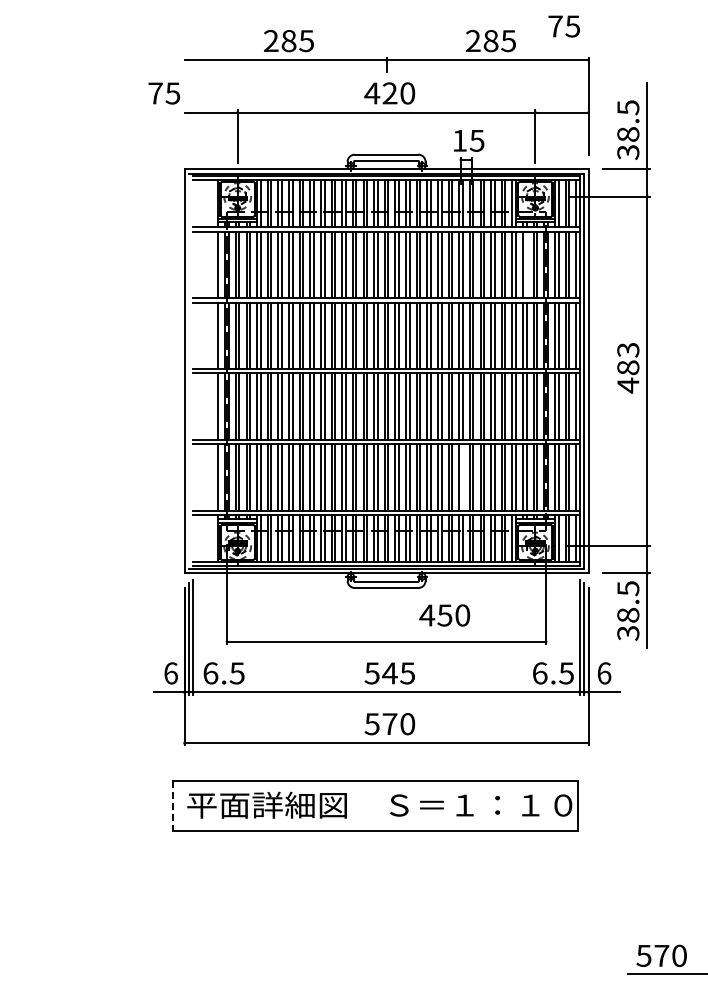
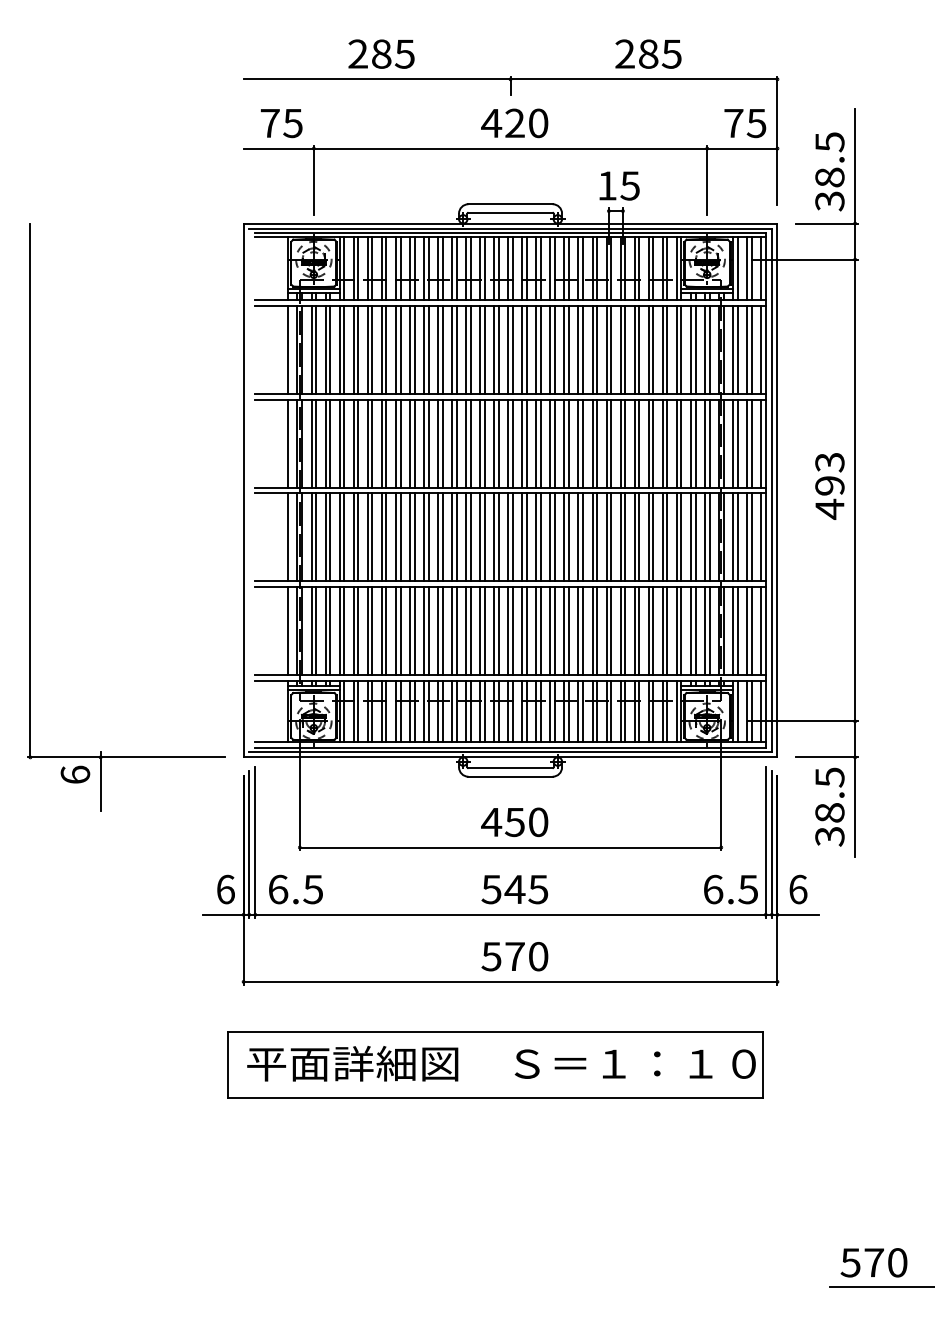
text: (563, 26) -> (744, 123), moved
text: (164, 93) -> (281, 123), moved
line: (526, 264) -> (695, 349), added
text: (628, 367) -> (830, 485), 483 -> 493
part: (23, 391) -> (30, 517), added
line: (462, 477) -> (610, 630), added
text: (444, 615) -> (514, 822), moved
line: (172, 806) -> (227, 1065), dashed -> solid

